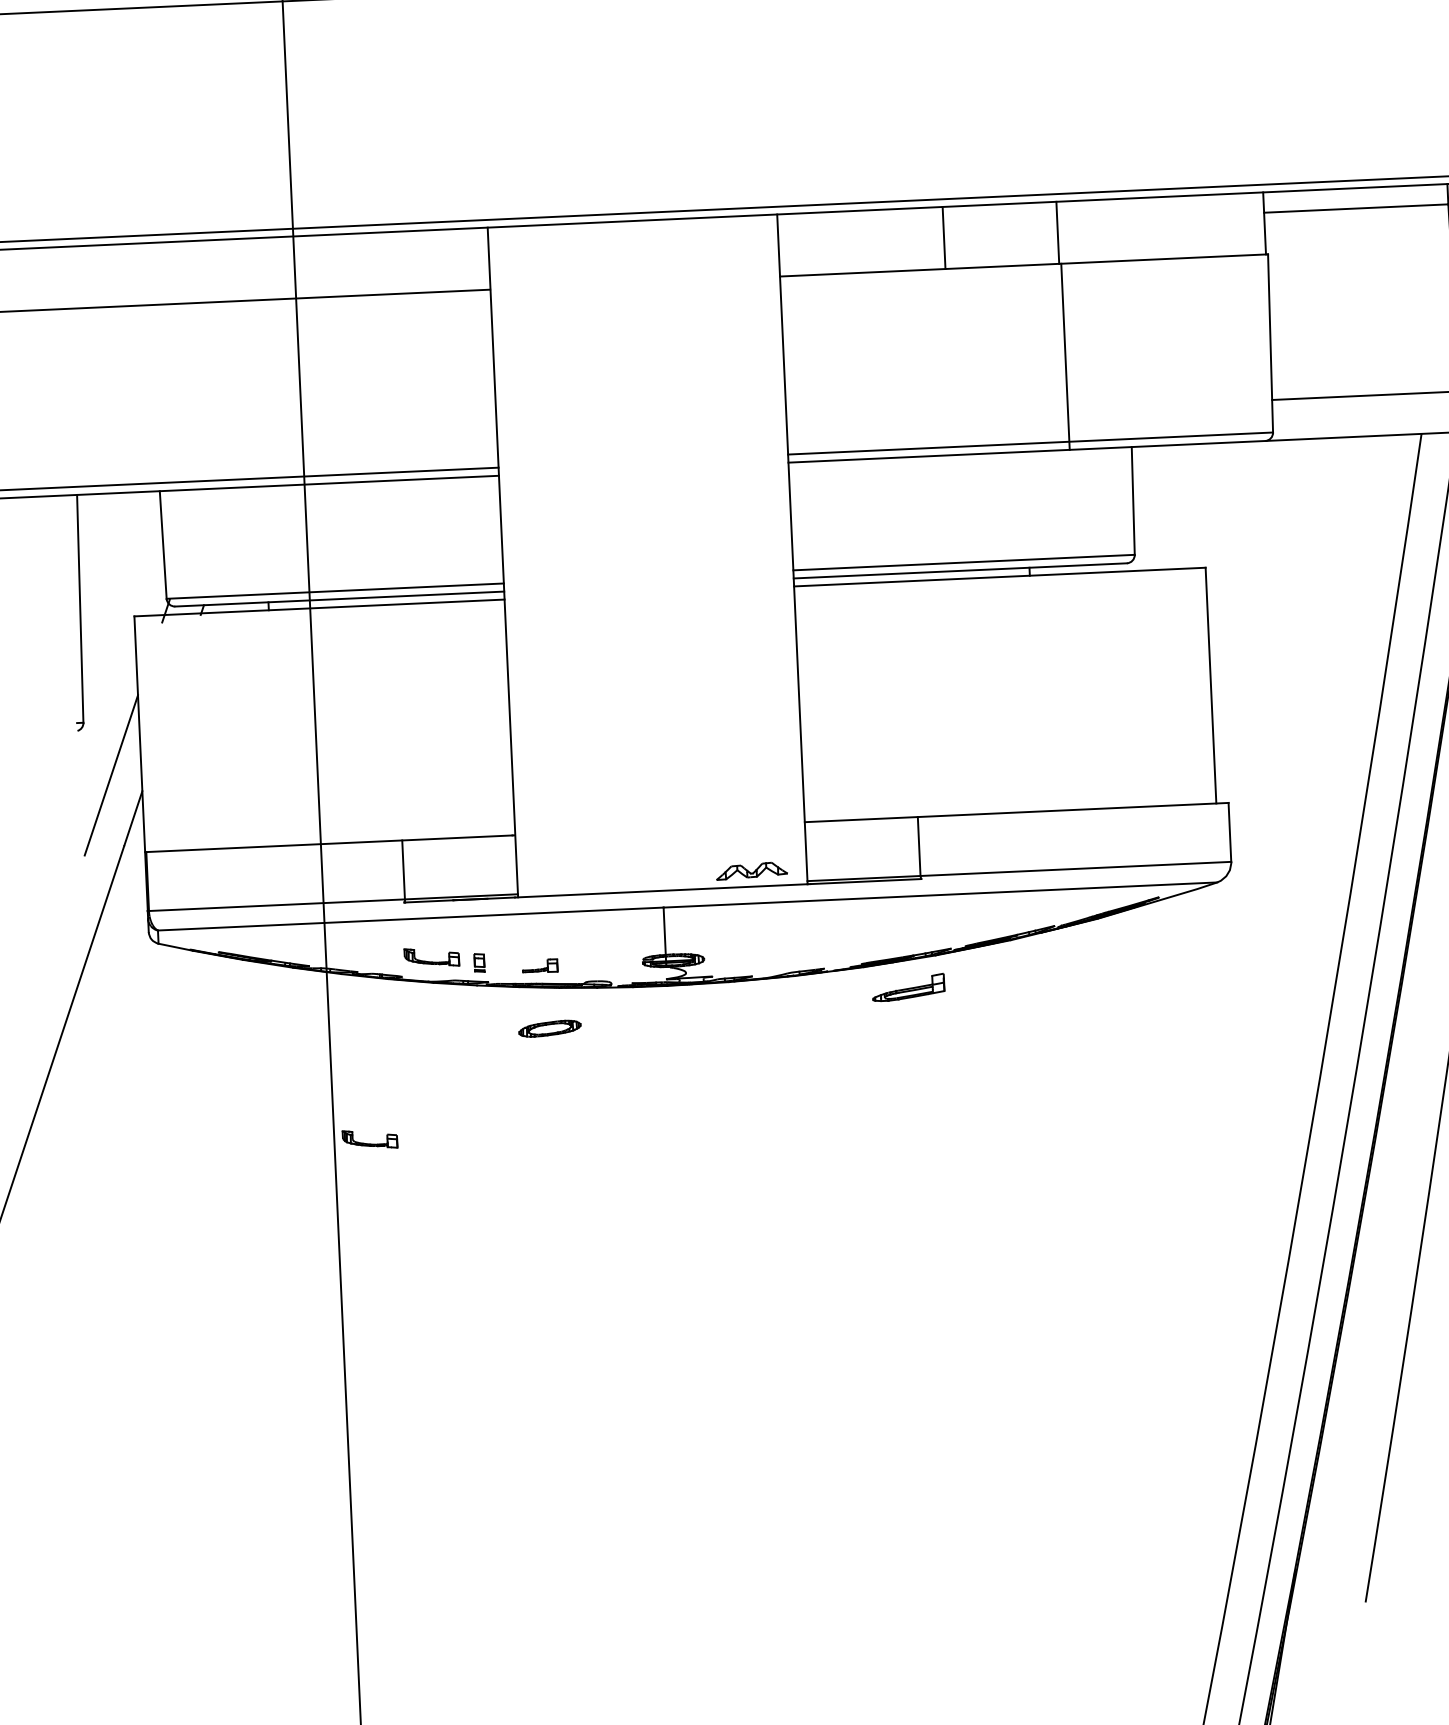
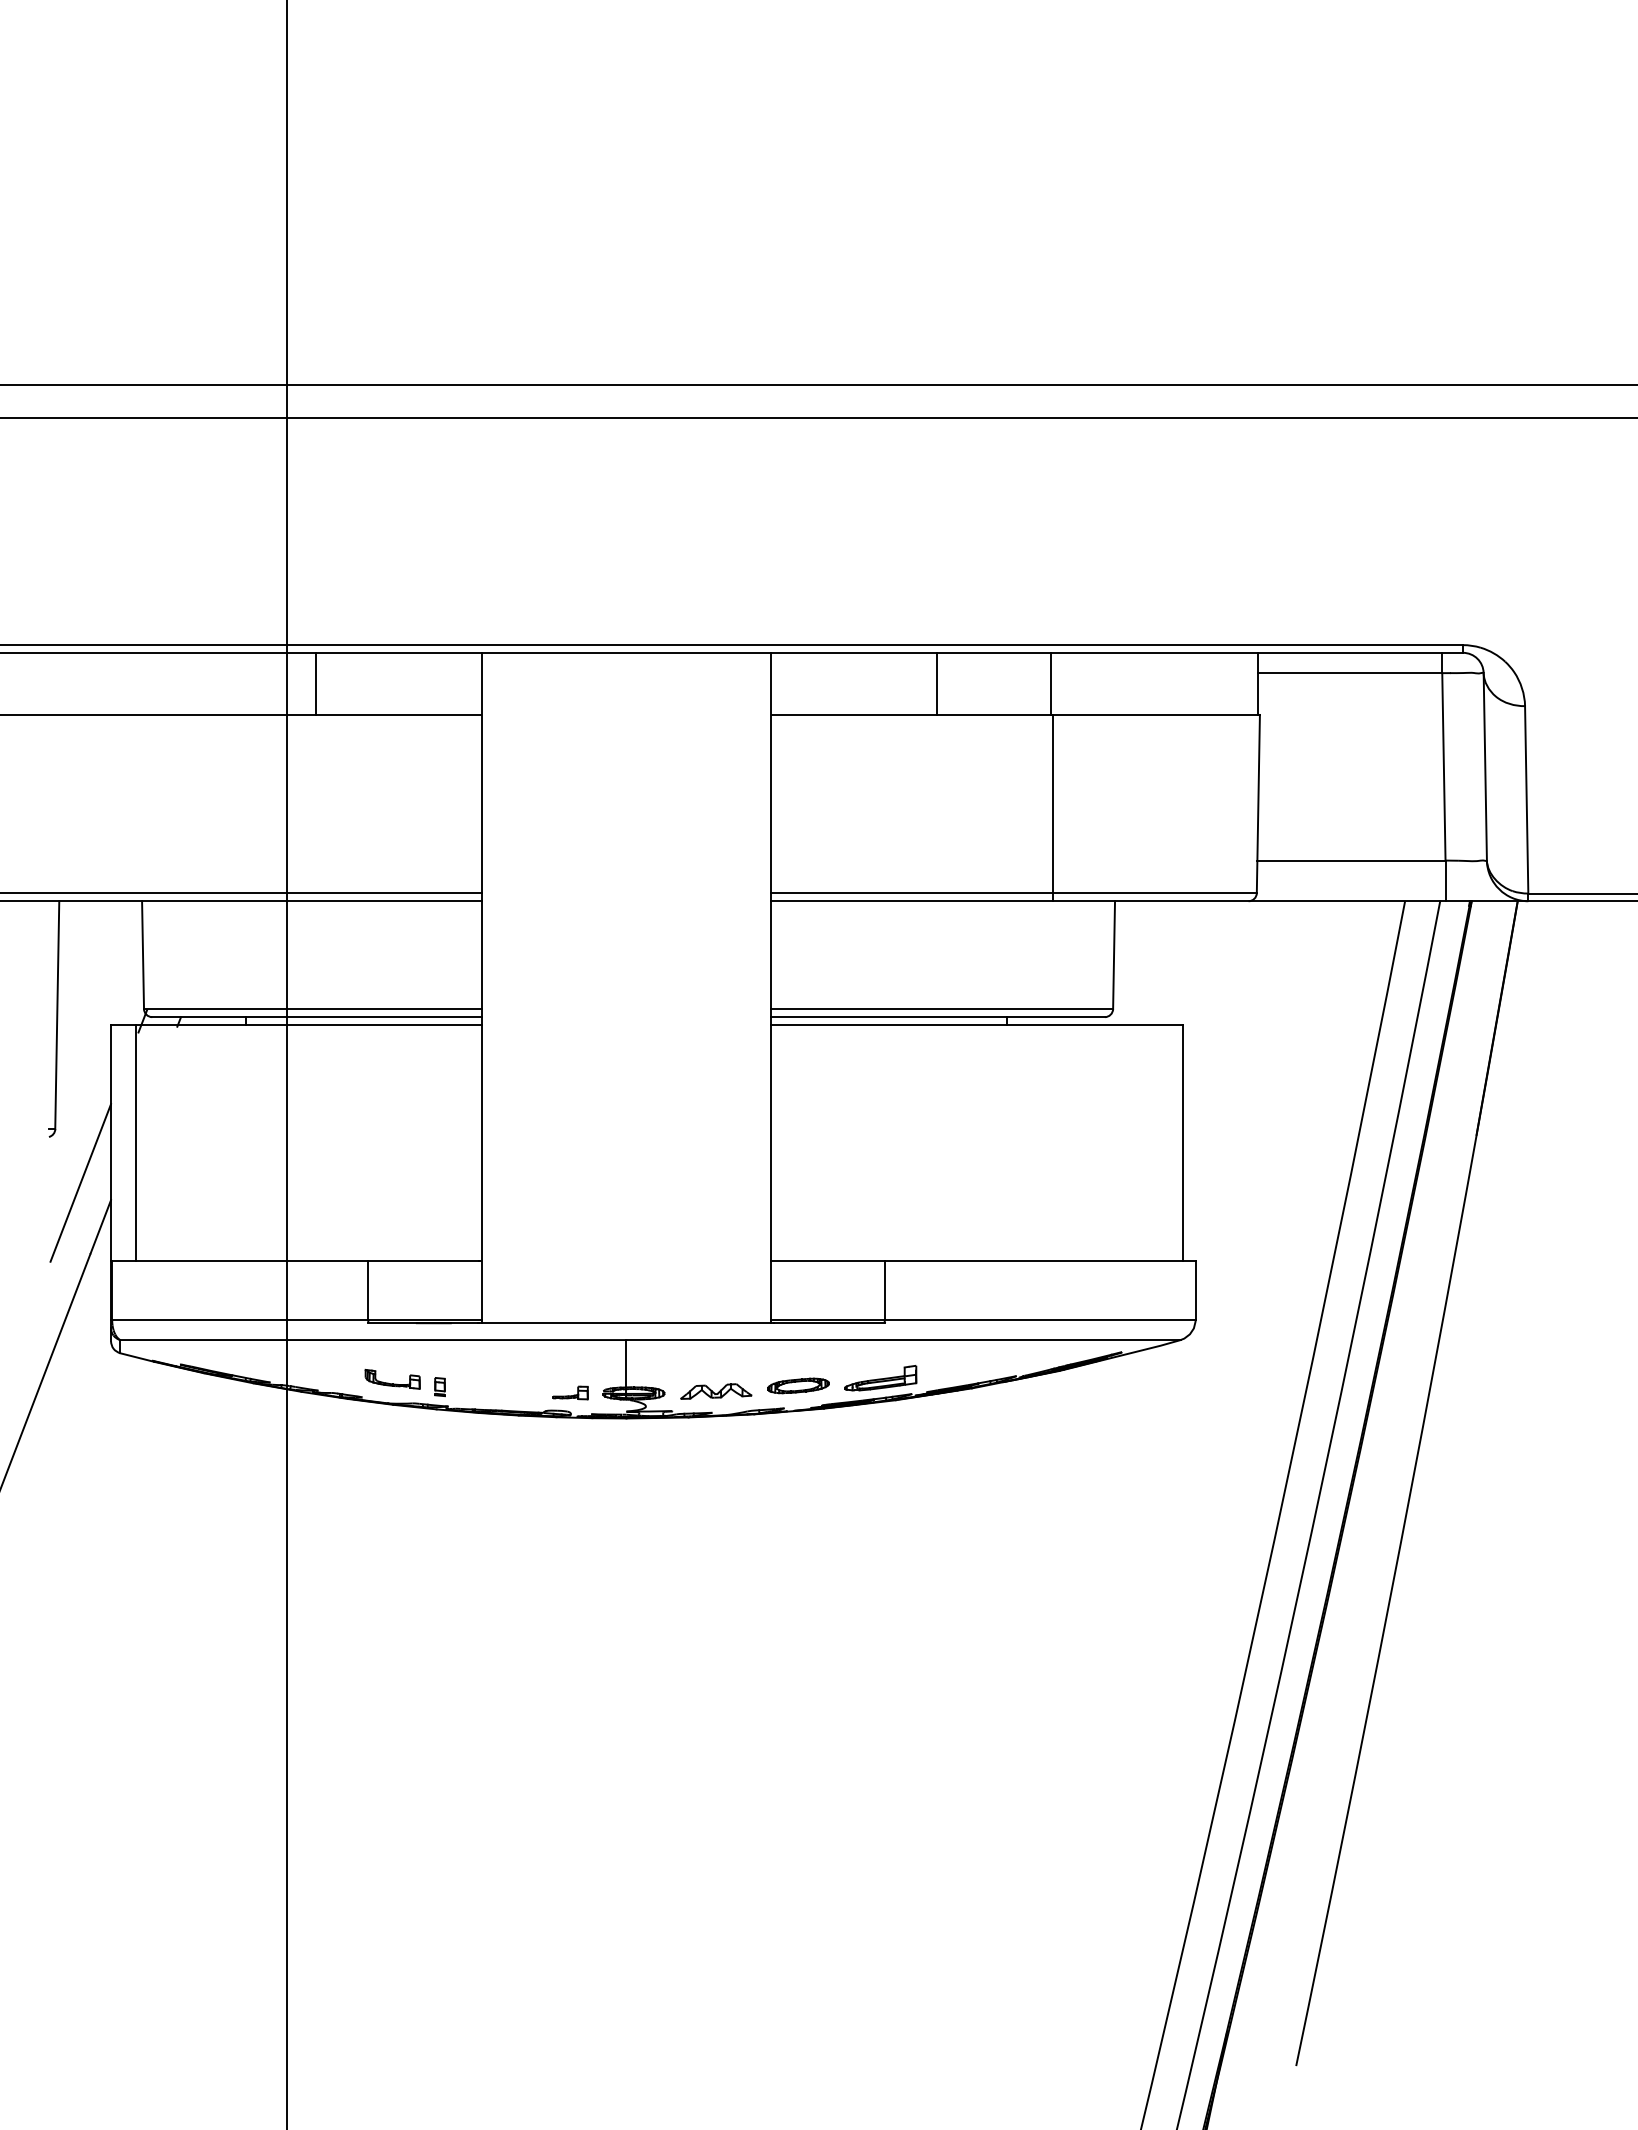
line: (323, 265) -> (315, 683), added
line: (164, 733) -> (135, 1143), added
part: (752, 870) -> (716, 1391), moved
part: (540, 965) -> (570, 1392), moved
part: (908, 988) -> (880, 1378), moved
part: (550, 1028) -> (798, 1385), moved
part: (369, 1138) -> (322, 1557), removed

